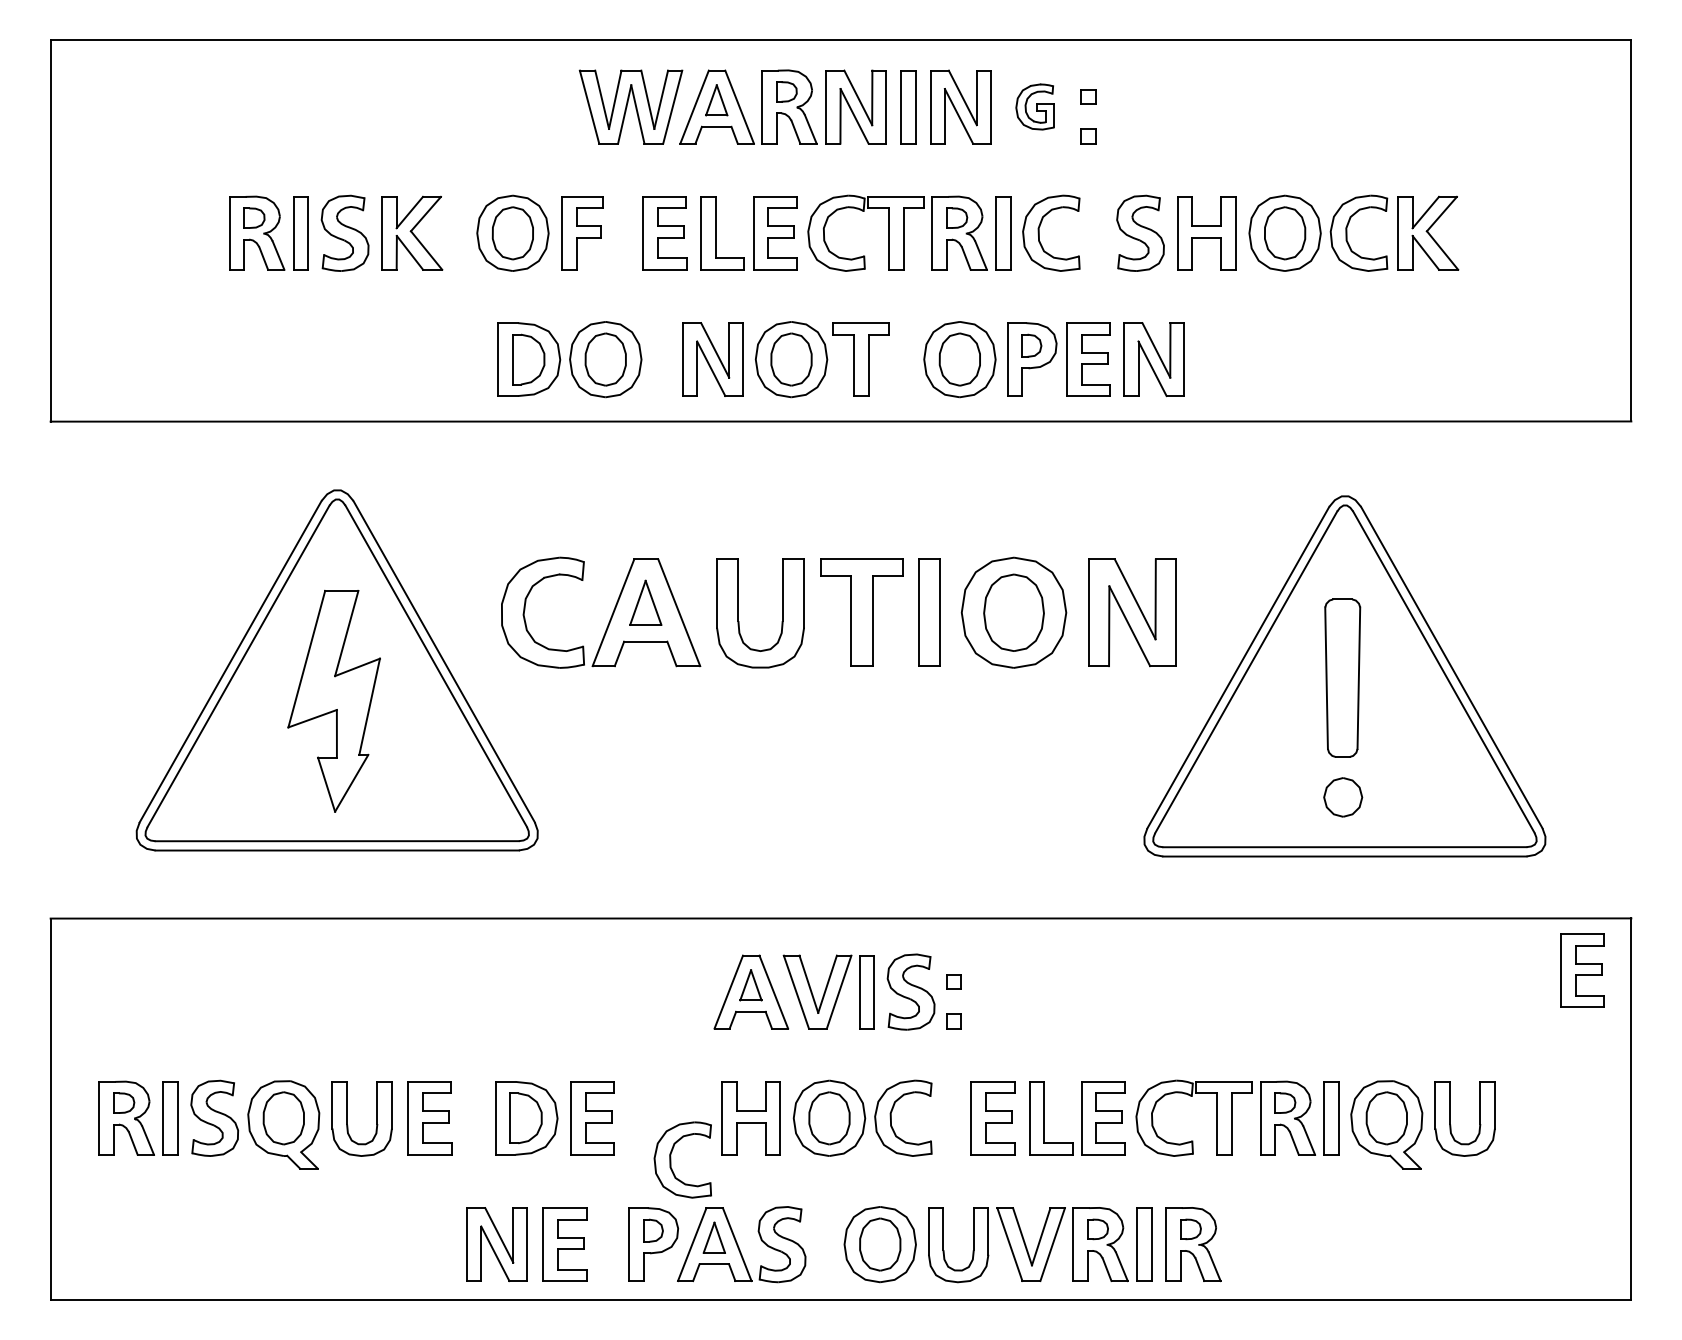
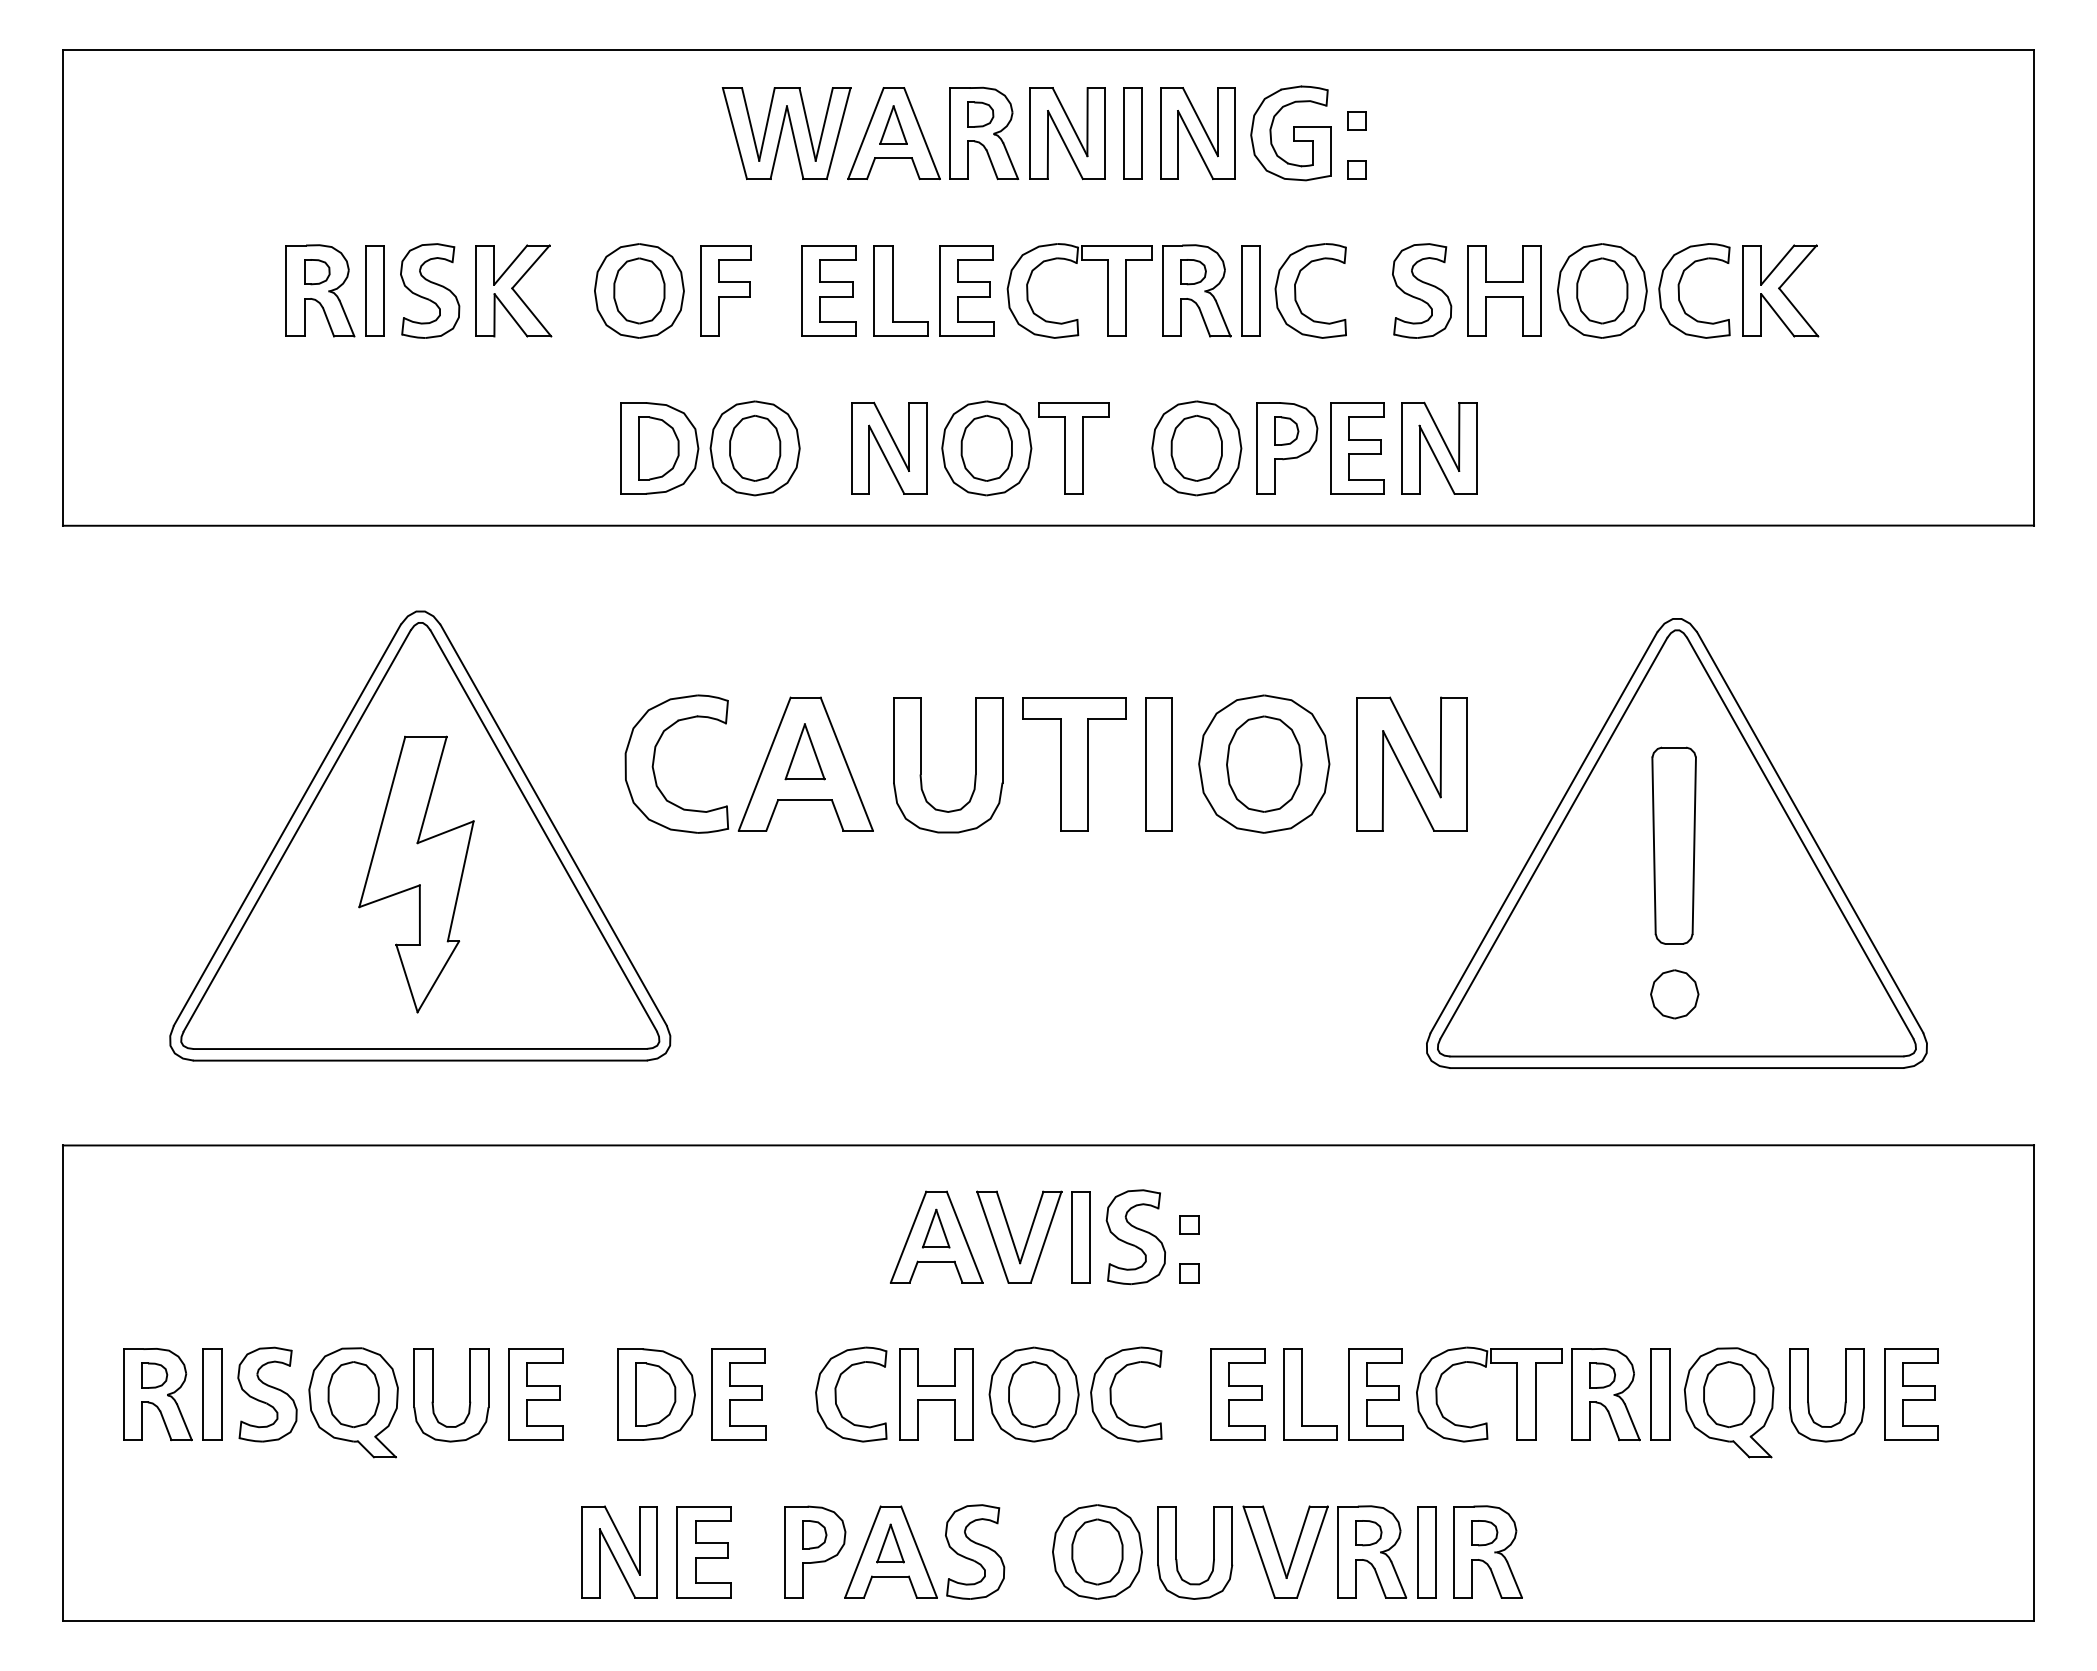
part: (1035, 107) -> (1290, 133), size x1.67
part: (1582, 970) -> (1911, 1394), moved
part: (670, 1159) -> (836, 1394), moved

